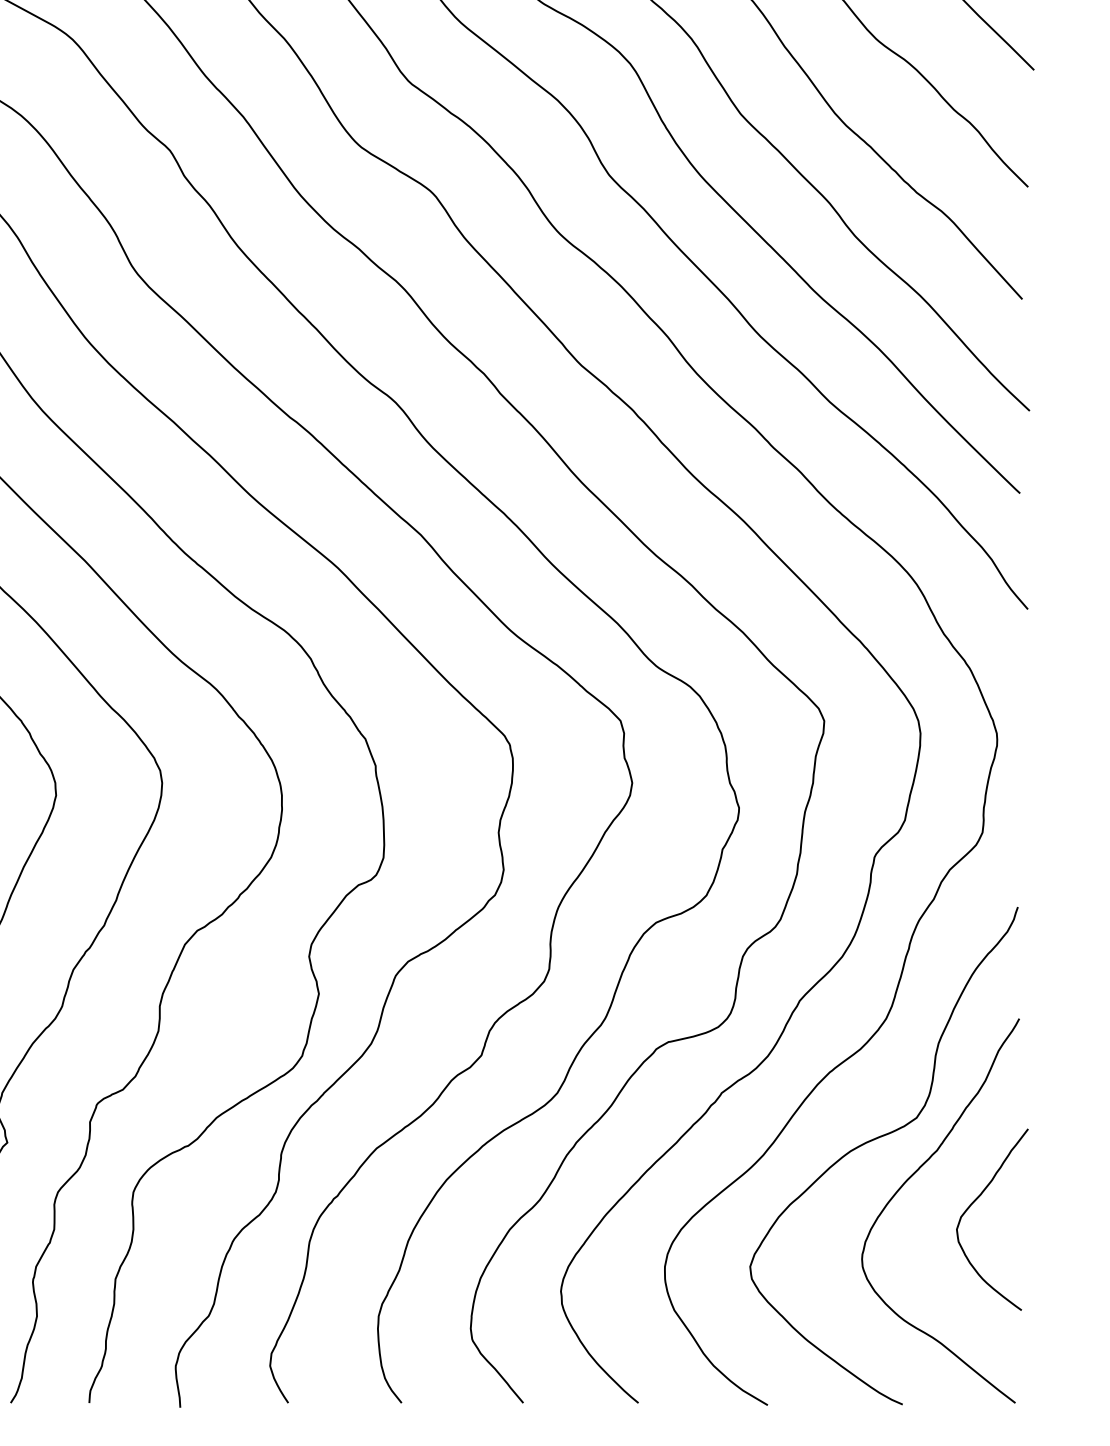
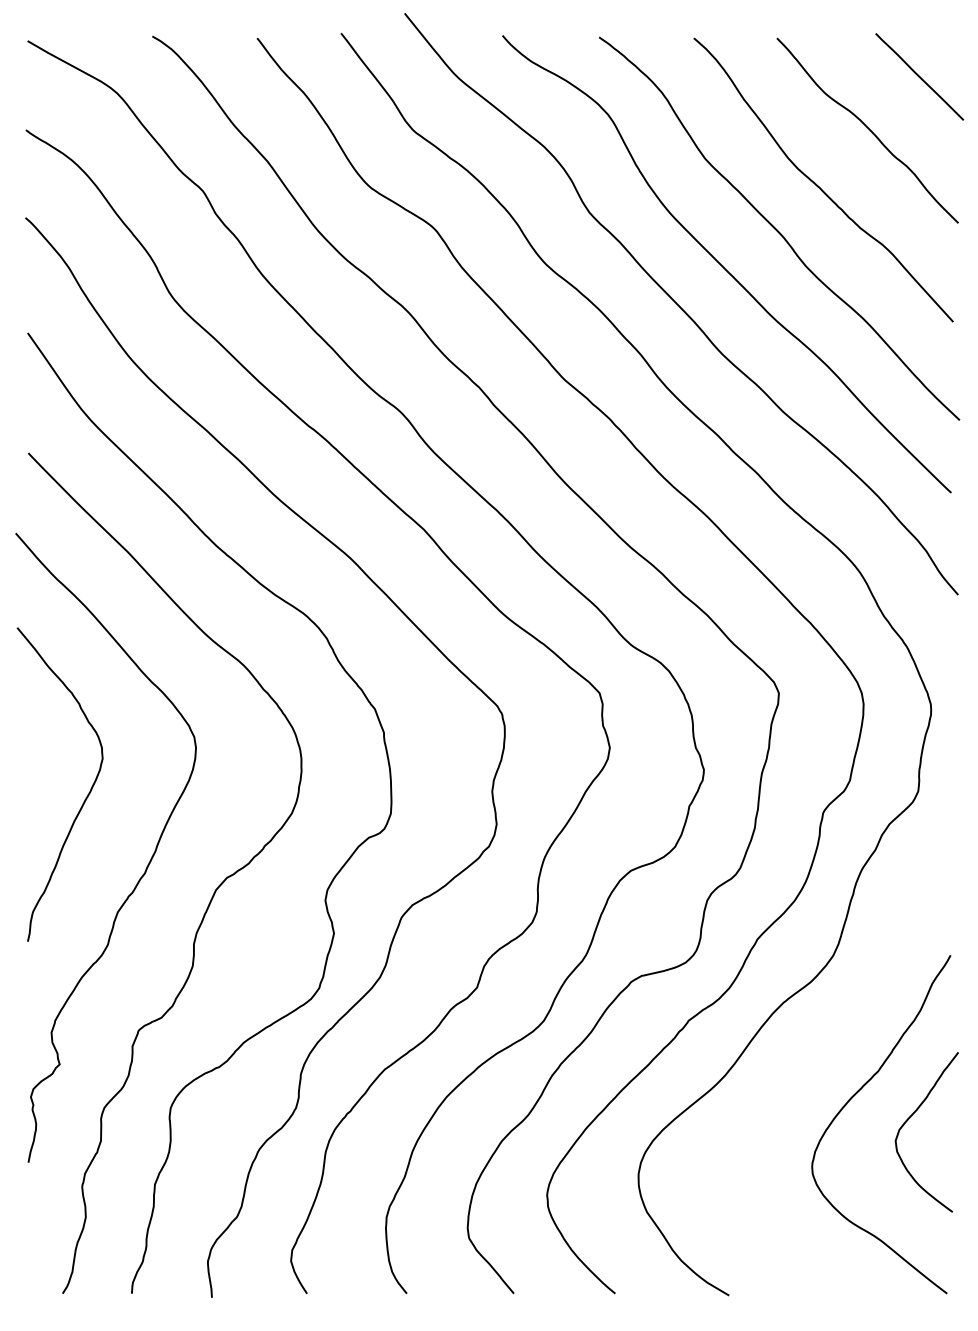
curve: (877, 1139) -> (825, 1061), removed

